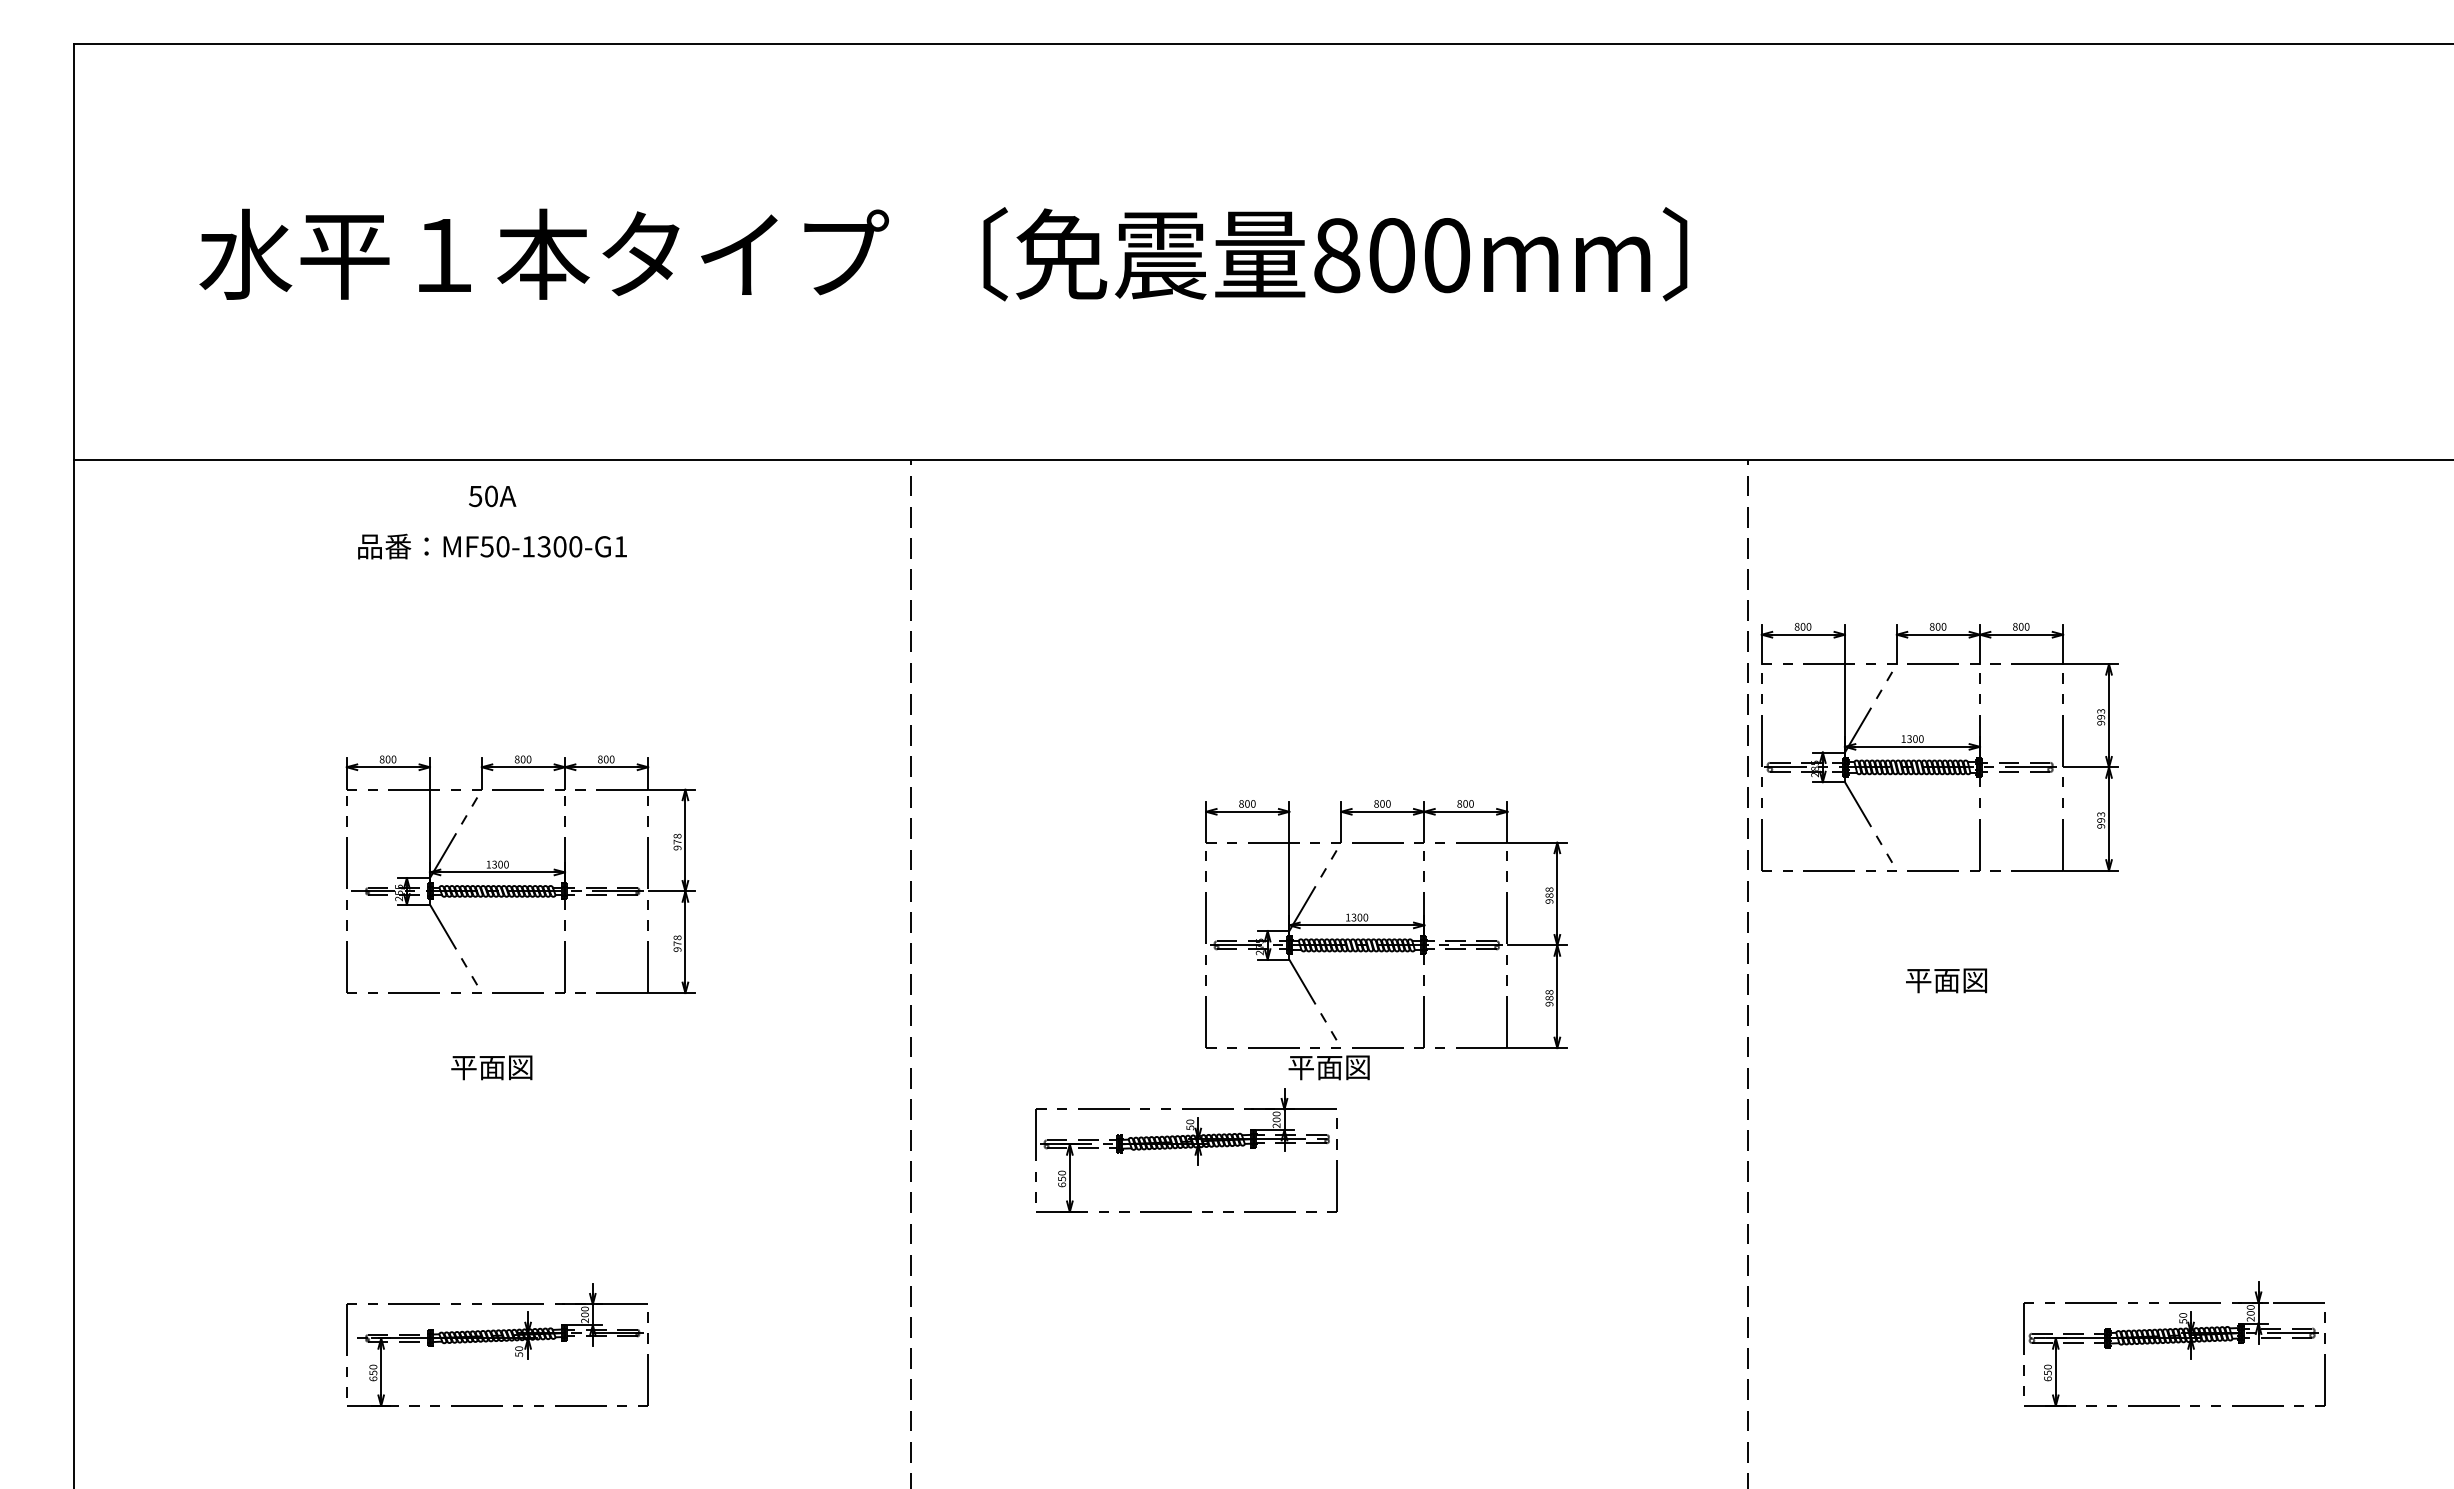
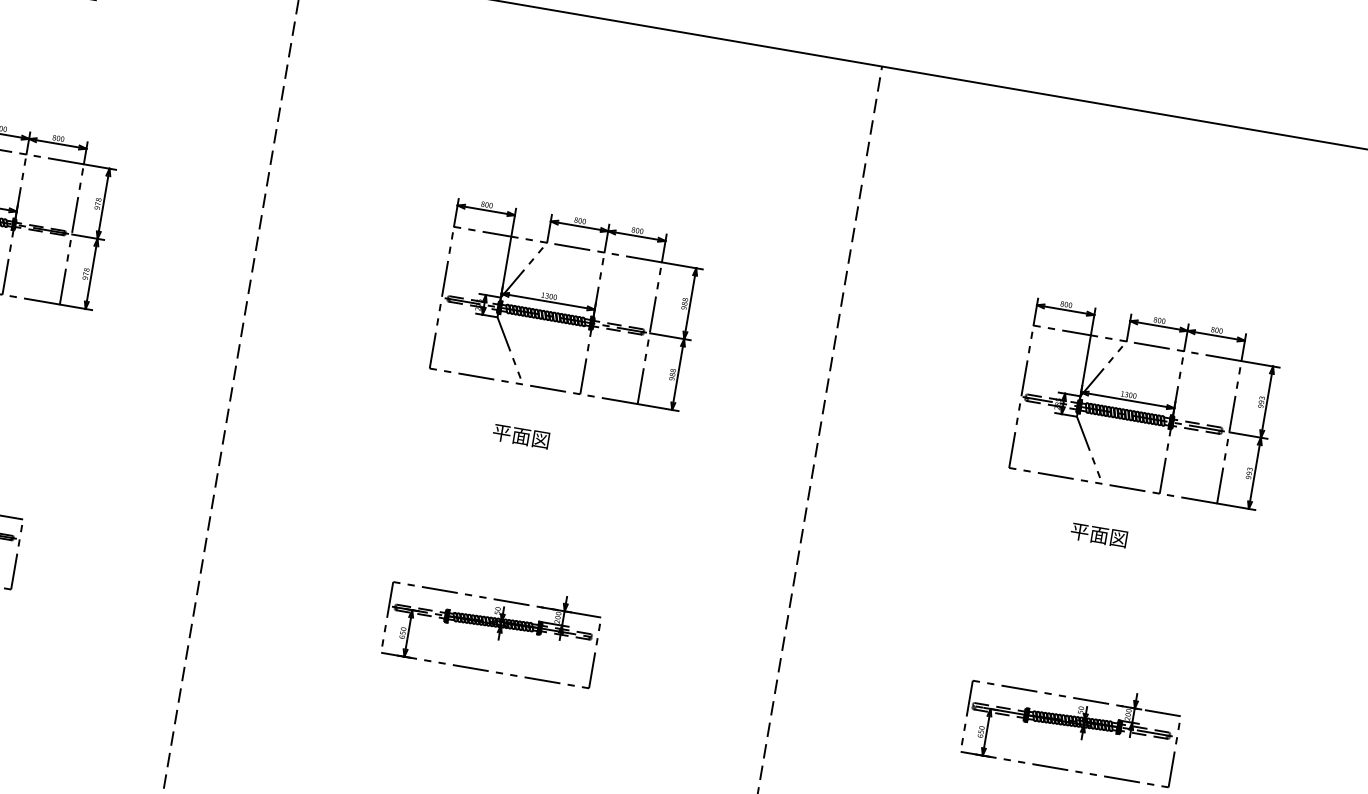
part: (1939, 747) -> (1146, 403), moved
part: (1386, 924) -> (568, 304), moved
text: (1946, 980) -> (1099, 535), moved
part: (1186, 1150) -> (492, 628), moved

